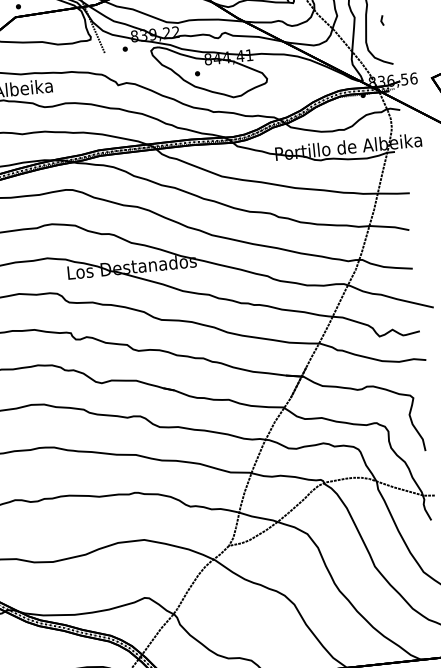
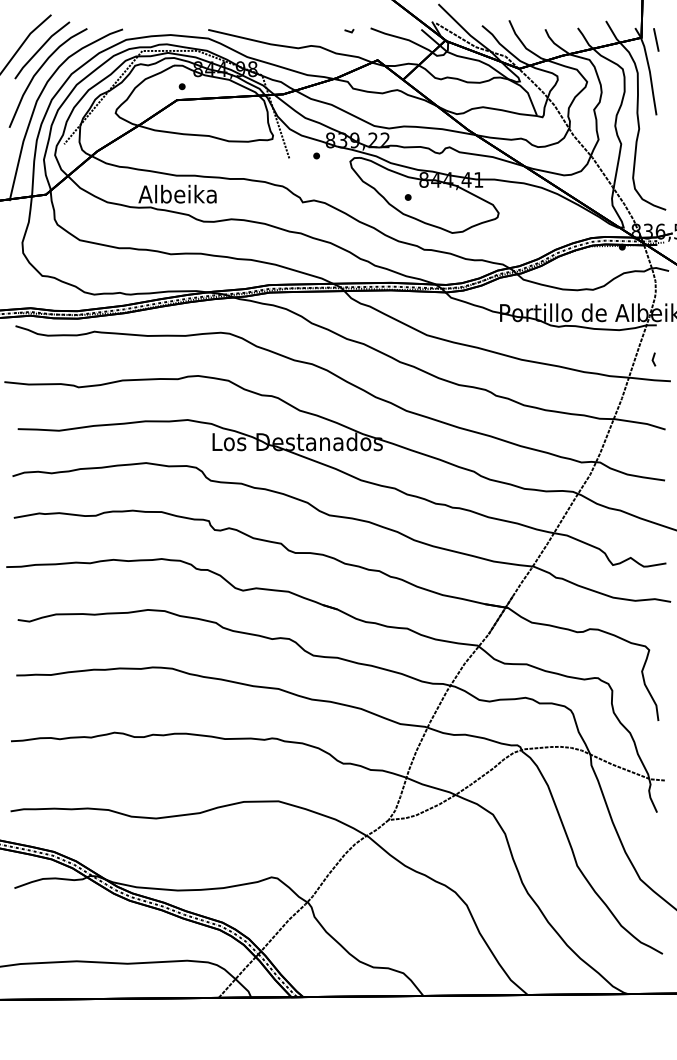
line: (381, 20) -> (653, 359), moved

